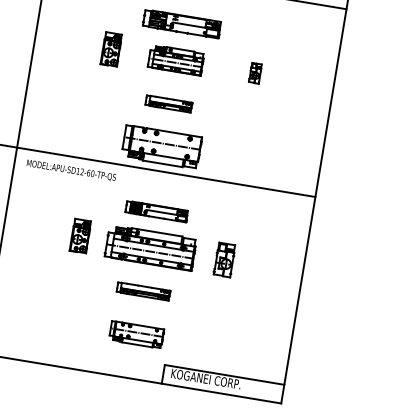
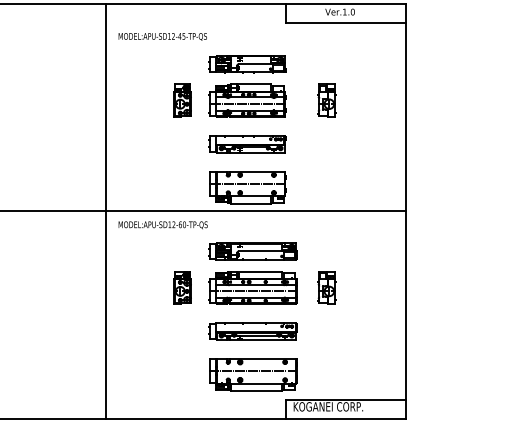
part: (176, 60) -> (247, 100), size x1.43
part: (254, 73) -> (326, 100), size x1.67
part: (168, 104) -> (247, 144), size x1.67
part: (156, 211) -> (252, 251), size x1.43
part: (142, 291) -> (252, 331), size x1.67
part: (136, 334) -> (253, 374), size x1.67

